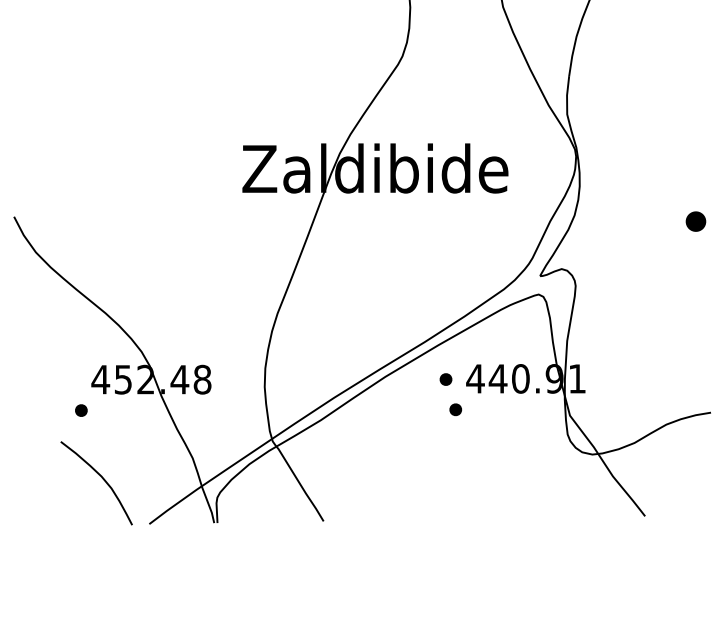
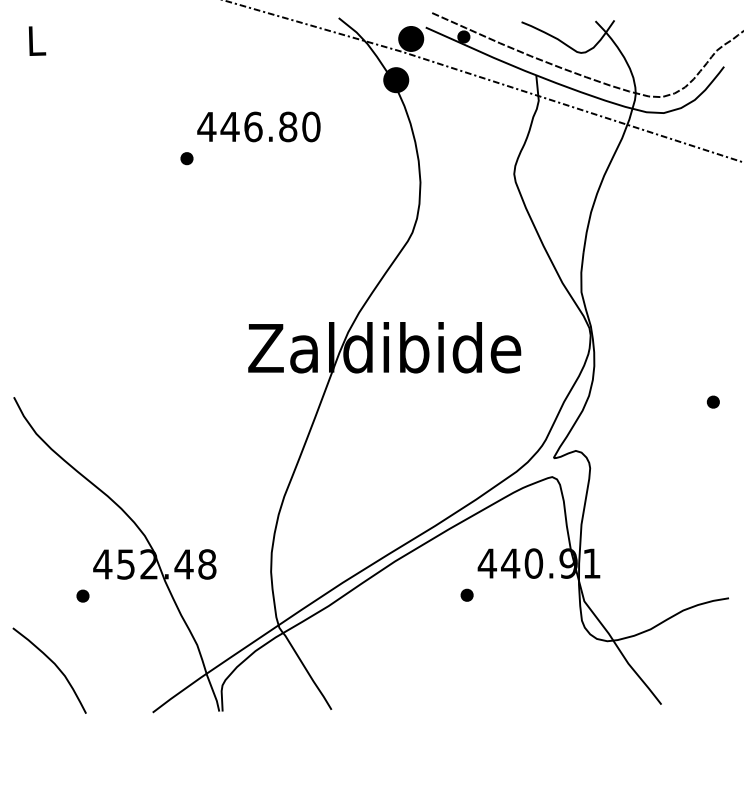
part: (694, 220) -> (712, 401), size x0.62
part: (445, 378) -> (456, 563), removed
curve: (101, 478) -> (54, 665), moved

